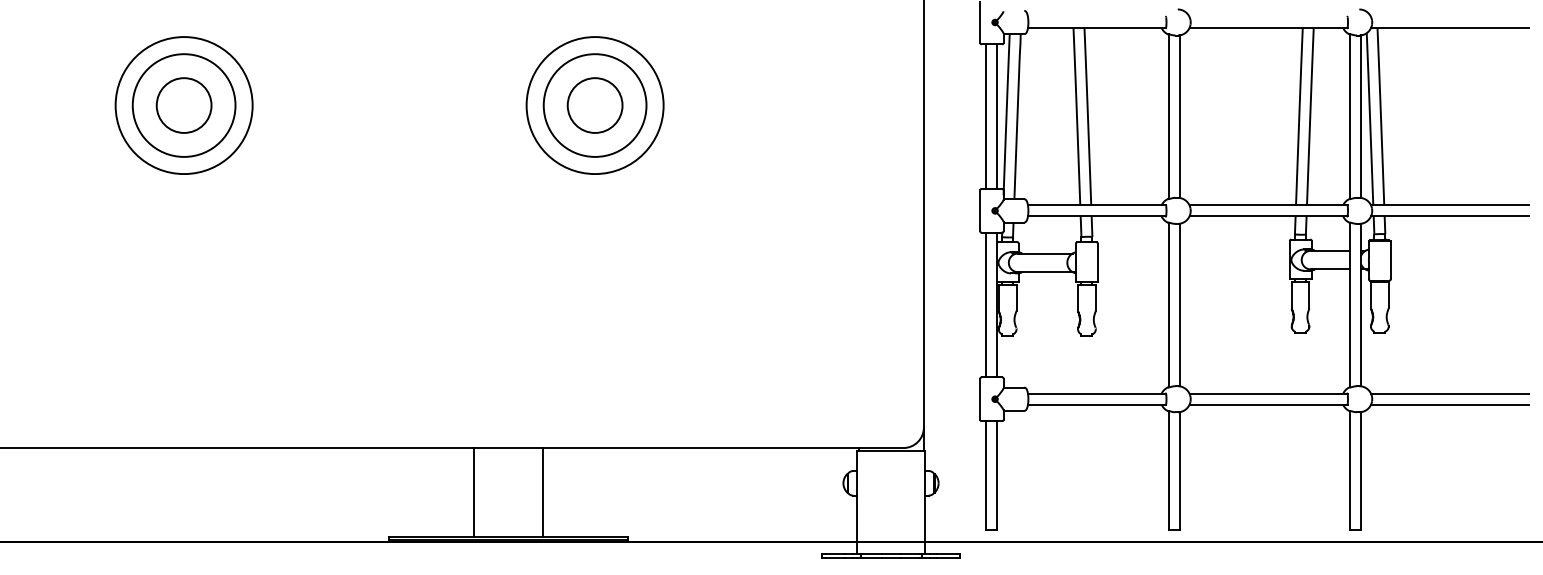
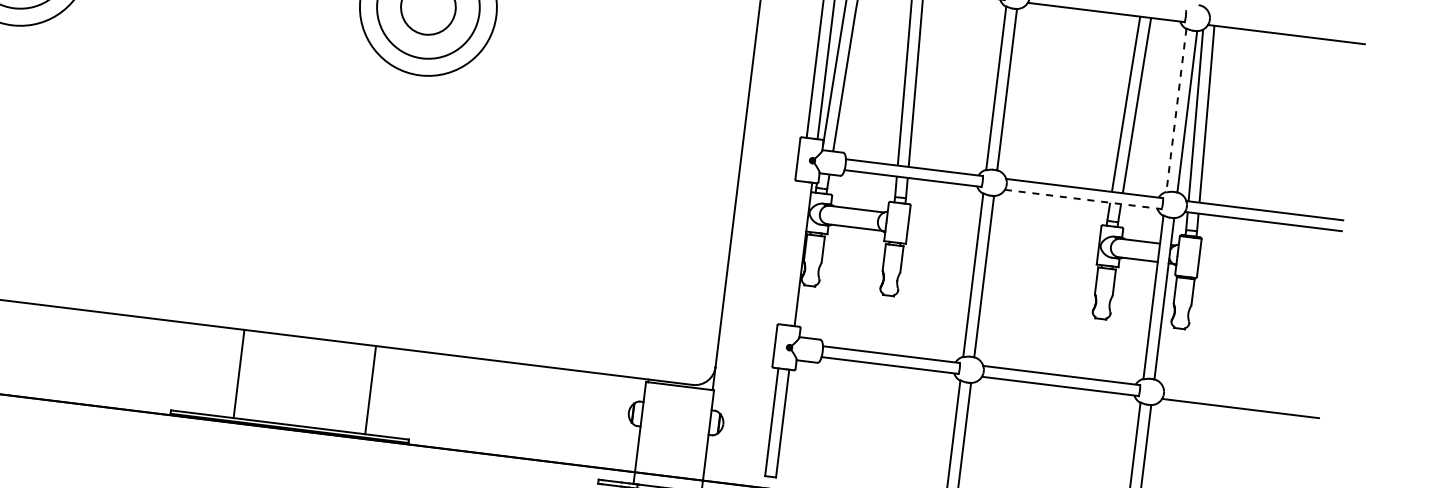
line: (1350, 117) -> (1176, 111), solid -> dashed
line: (1269, 216) -> (1084, 199), solid -> dashed
line: (986, 304) -> (792, 252), removed
line: (1450, 393) -> (1242, 397), removed
line: (473, 492) -> (238, 373), moved
line: (543, 492) -> (370, 390), moved

